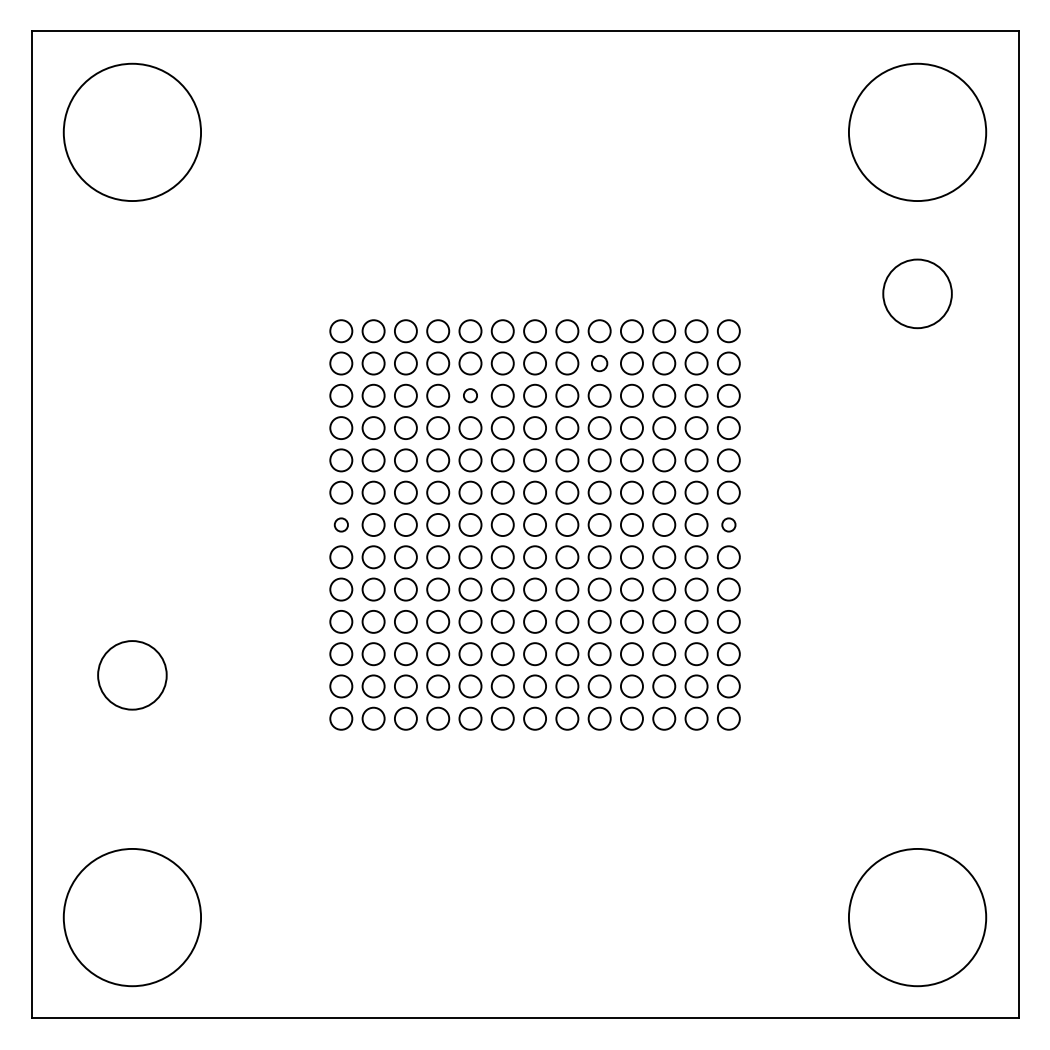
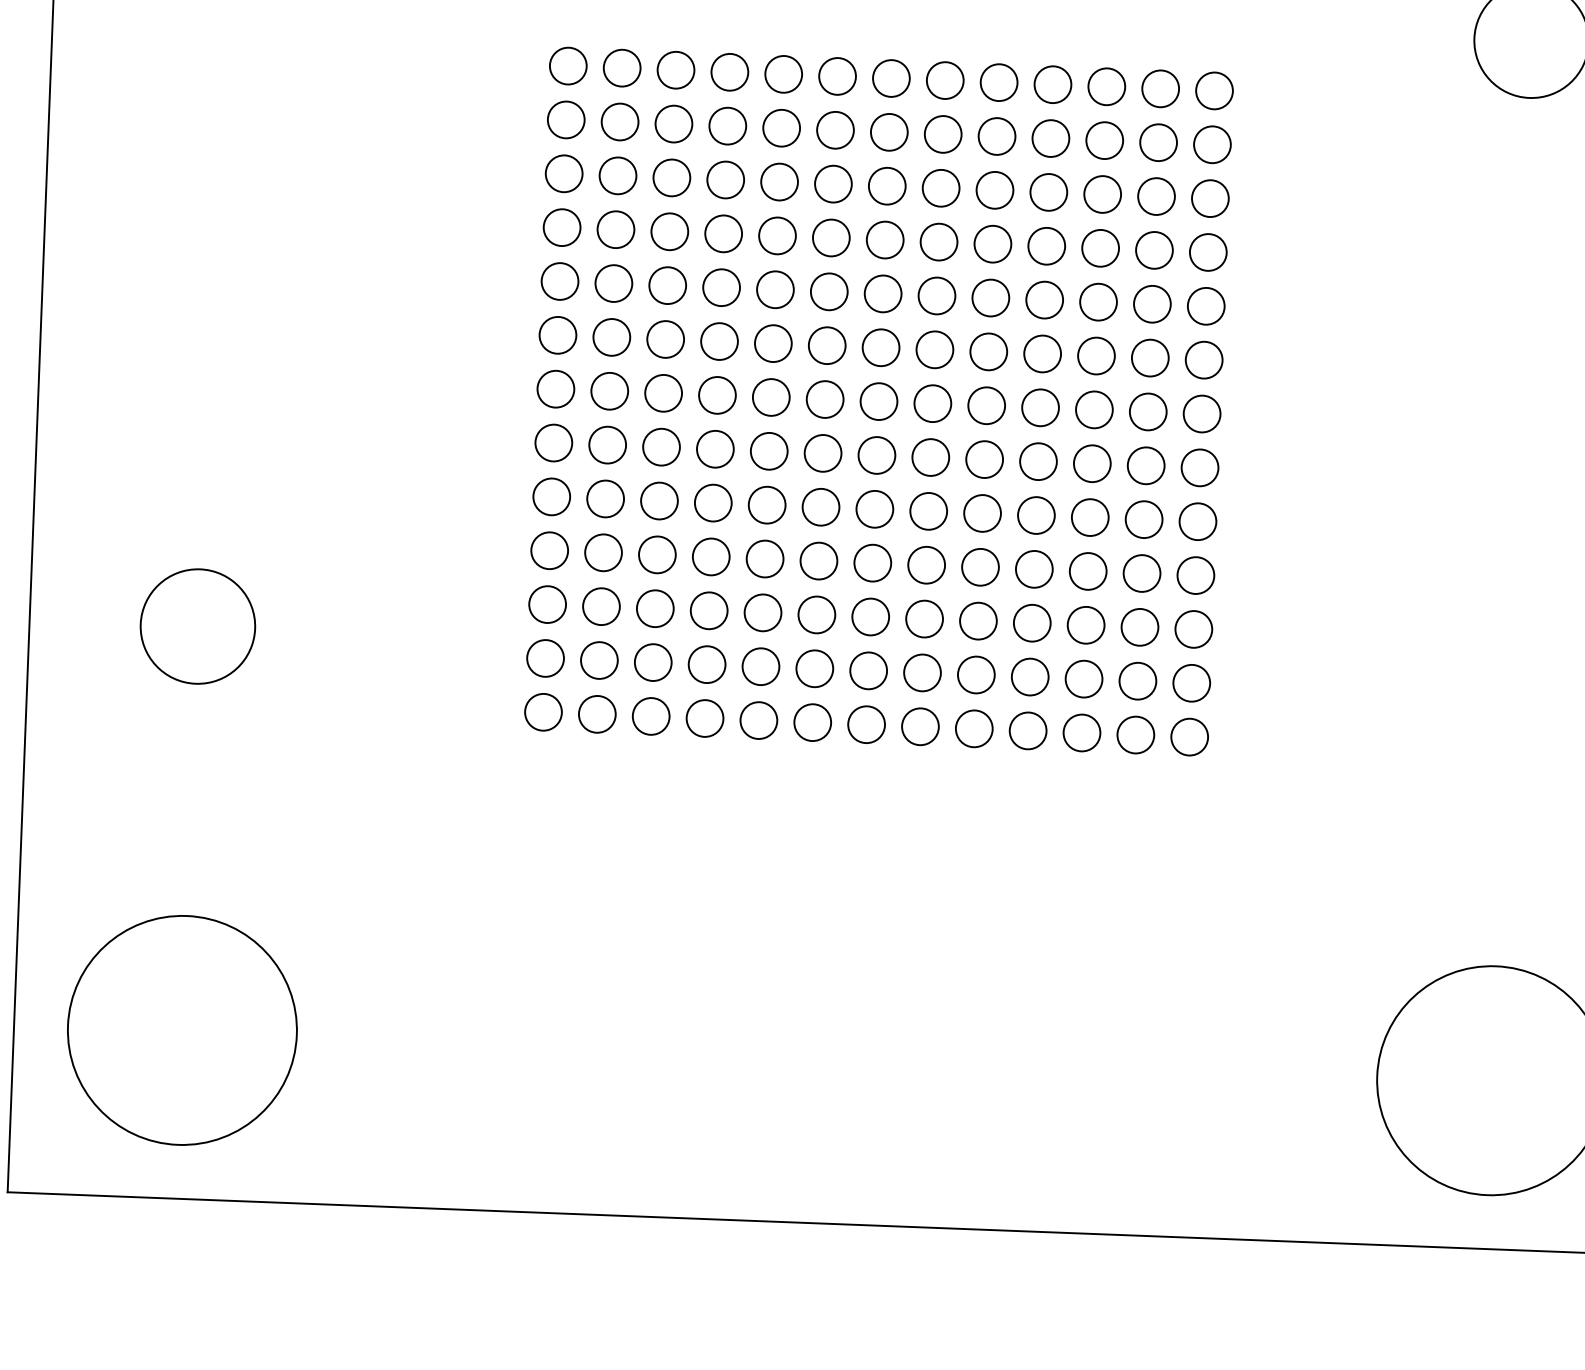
circle: (599, 363) -> (996, 136), size x1.43
circle: (470, 395) -> (779, 181), size x1.67
circle: (341, 524) -> (556, 388), size x1.67
circle: (728, 524) -> (1201, 413), size x1.67

